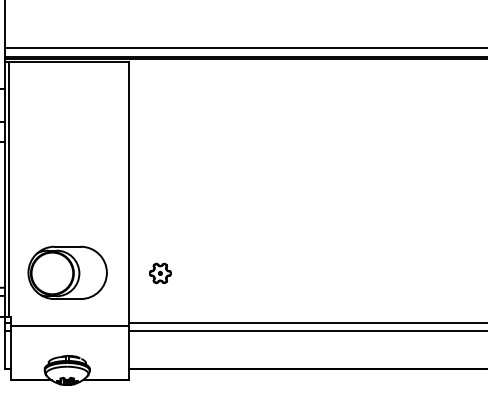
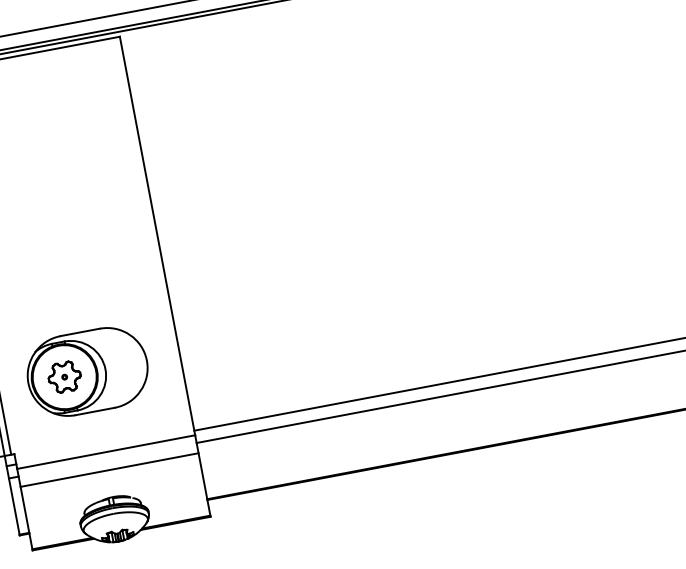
part: (160, 273) -> (64, 377), moved
line: (69, 338) -> (109, 470), added

